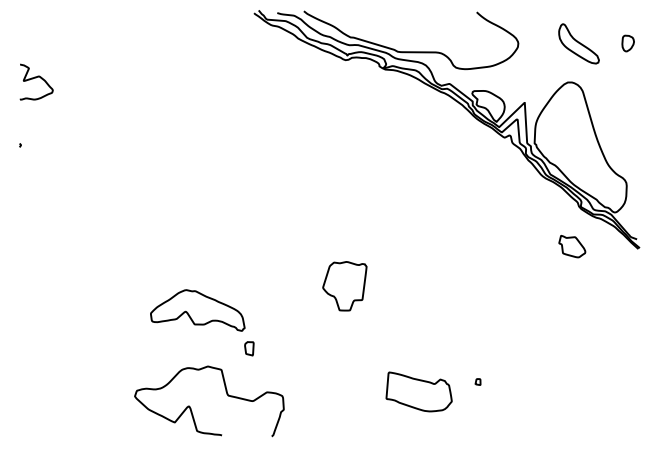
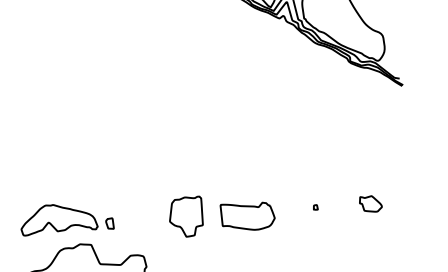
part: (572, 246) -> (370, 203), moved
part: (344, 286) -> (186, 217), moved
part: (197, 310) -> (57, 219), moved
part: (477, 381) -> (315, 207), moved
part: (418, 391) -> (246, 215), moved

